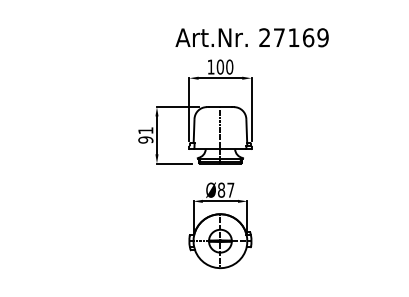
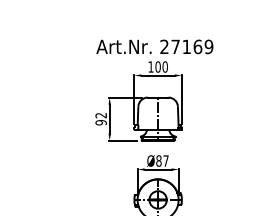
text: (251, 37) -> (154, 46), moved
text: (145, 130) -> (100, 115), 91 -> 92

